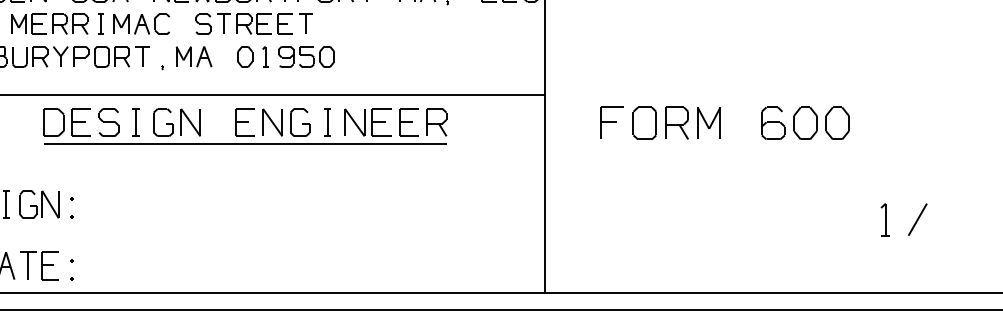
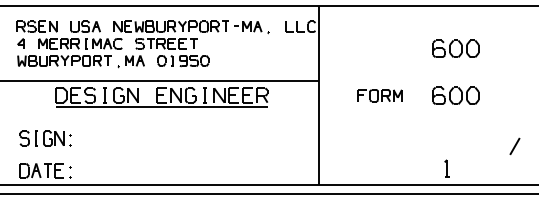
part: (804, 33) -> (455, 48), added
part: (659, 122) -> (379, 95), size x0.7
part: (884, 219) -> (446, 168), moved

